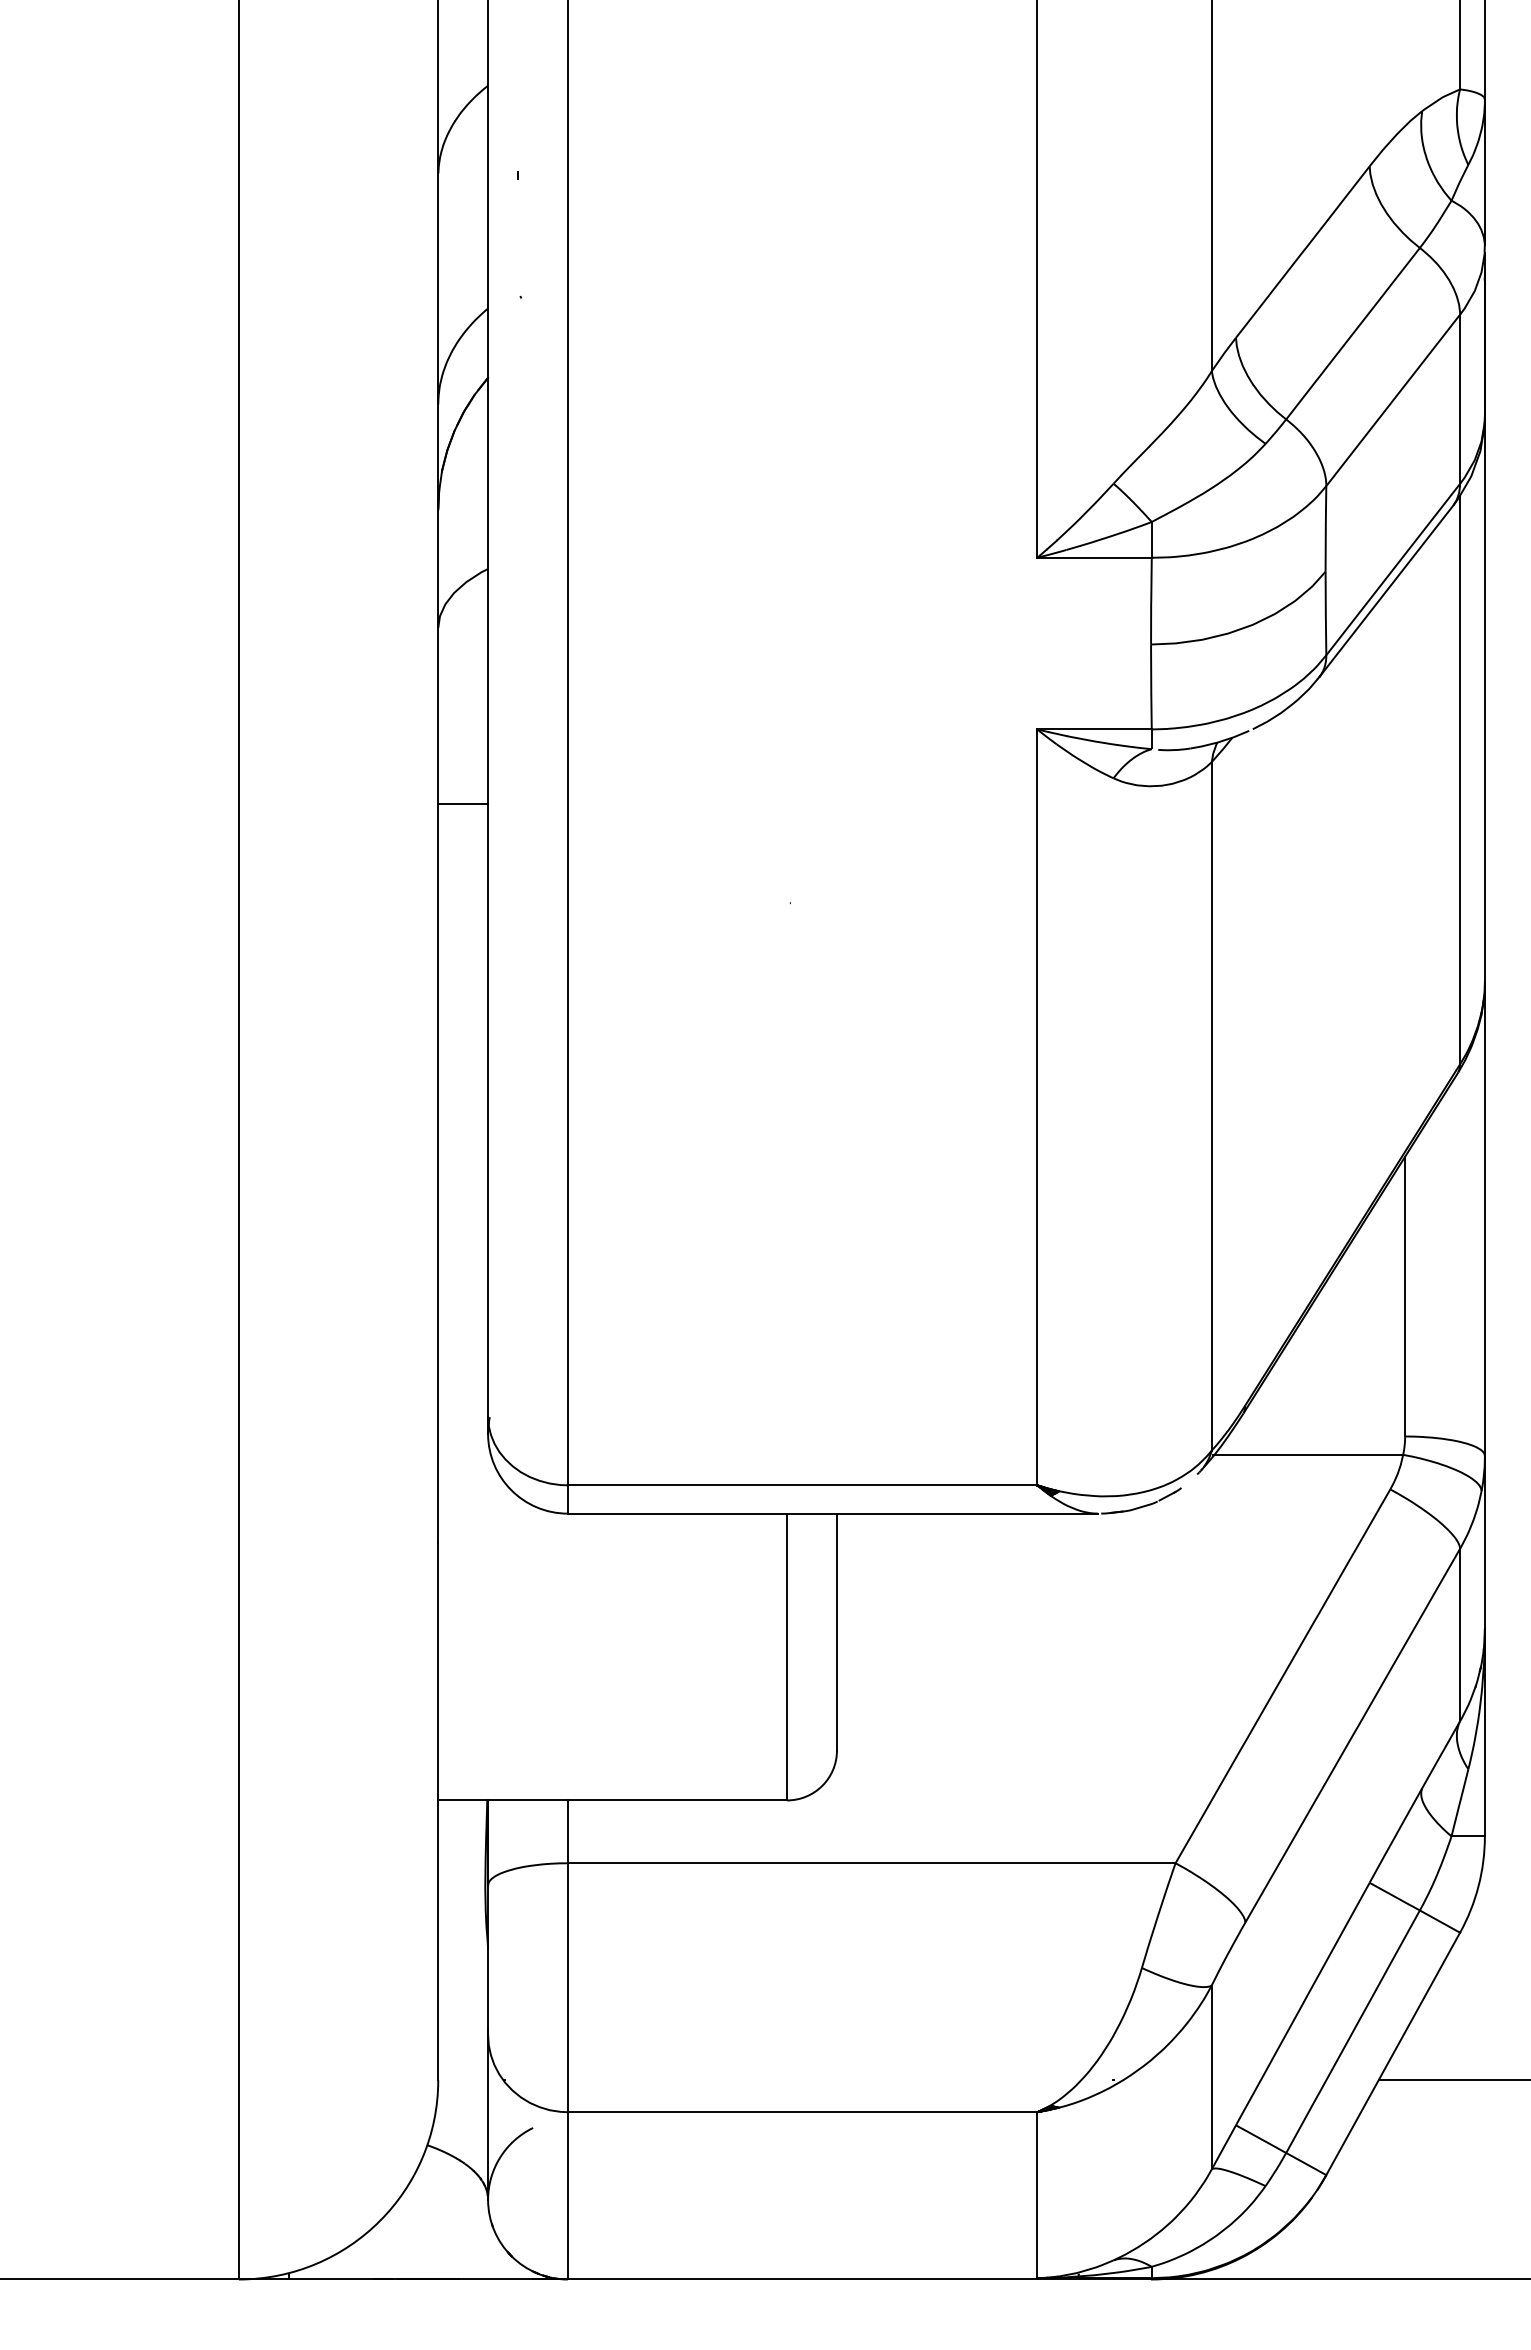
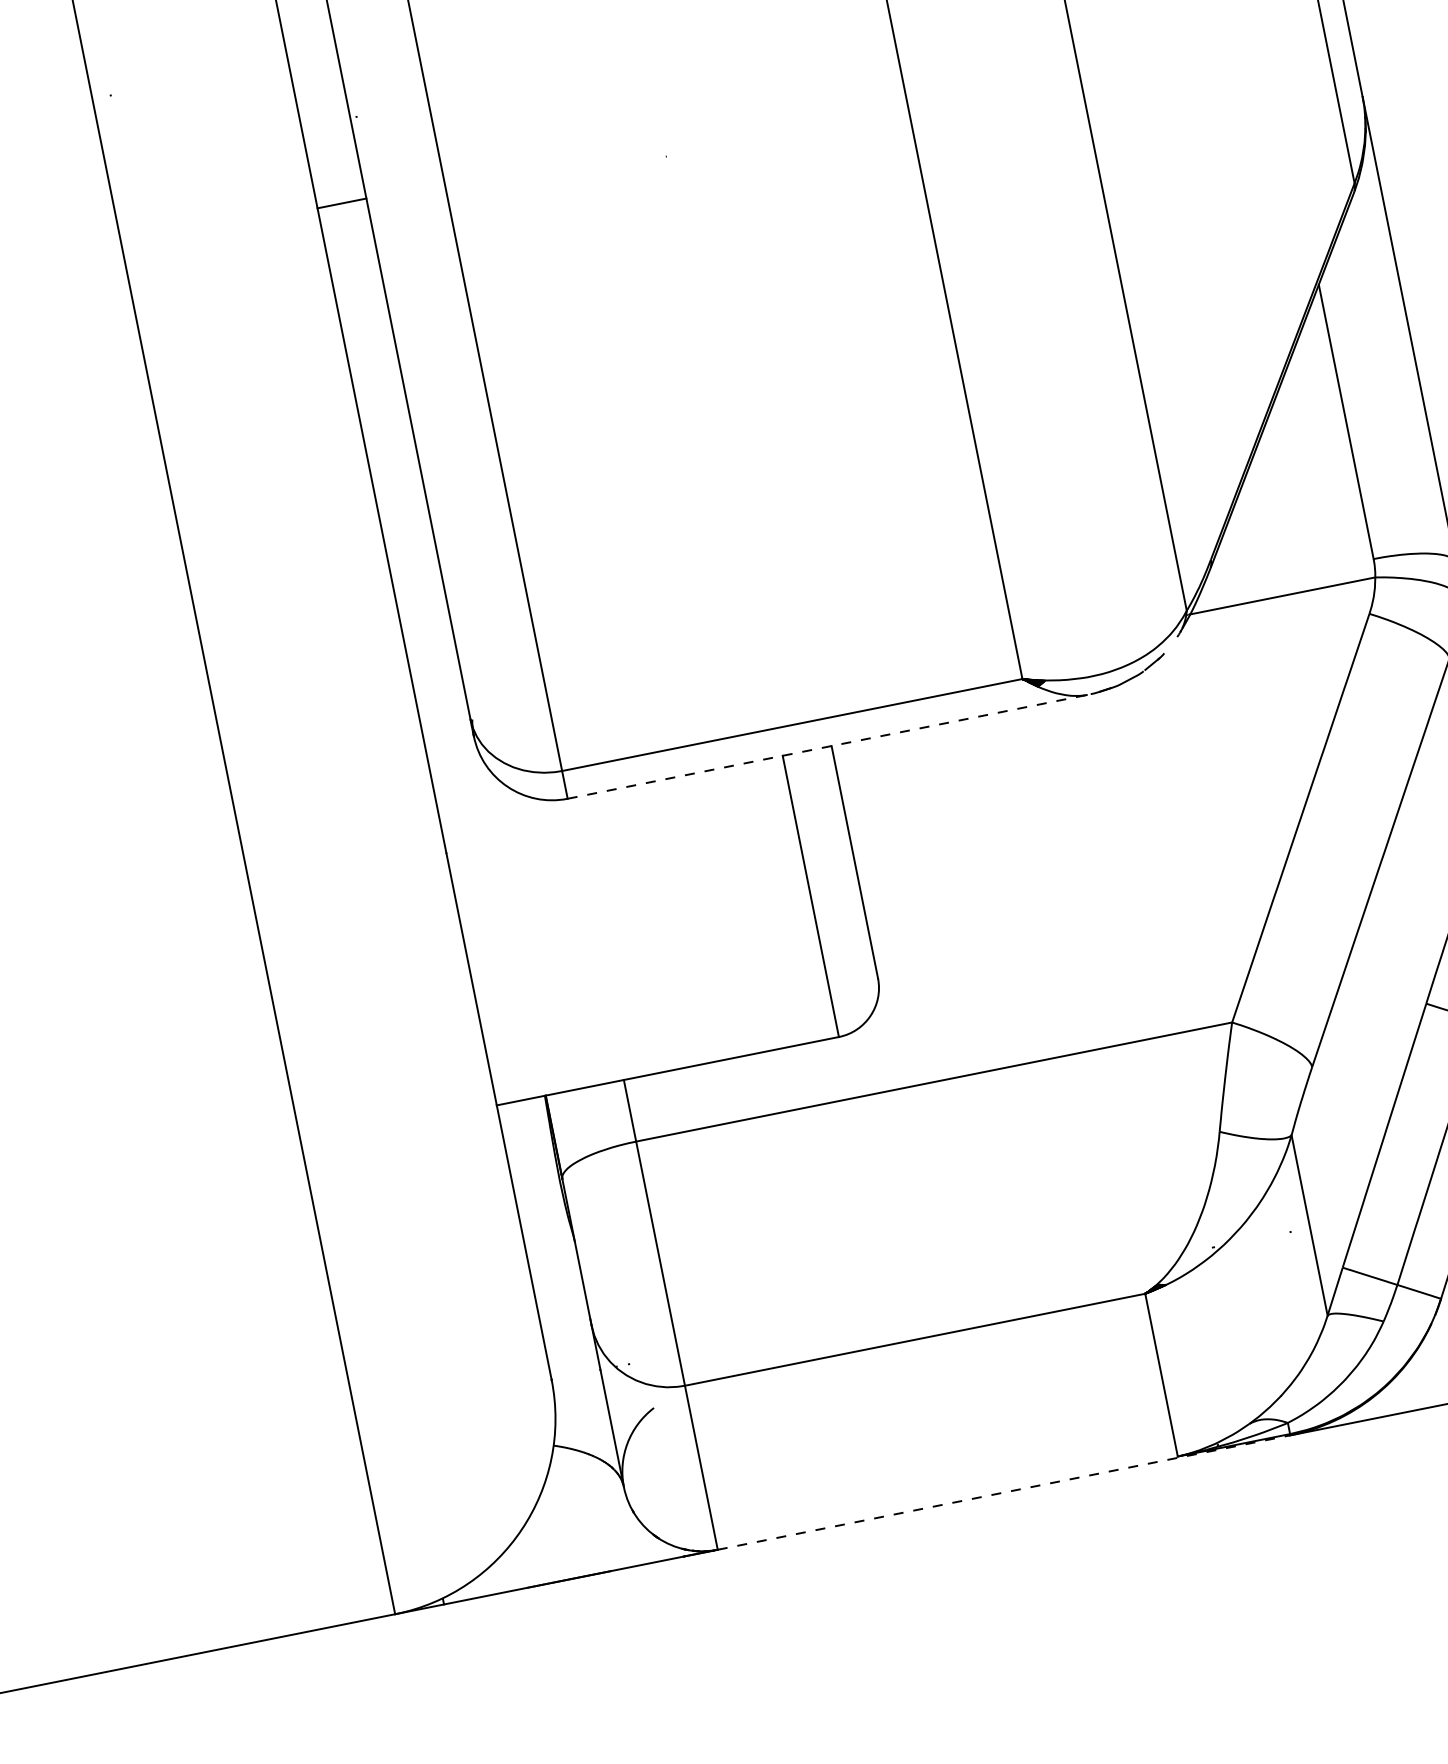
line: (463, 803) -> (342, 203), moved
line: (833, 1513) -> (828, 746), solid -> dashed
line: (859, 2279) -> (1003, 1492), solid -> dashed

